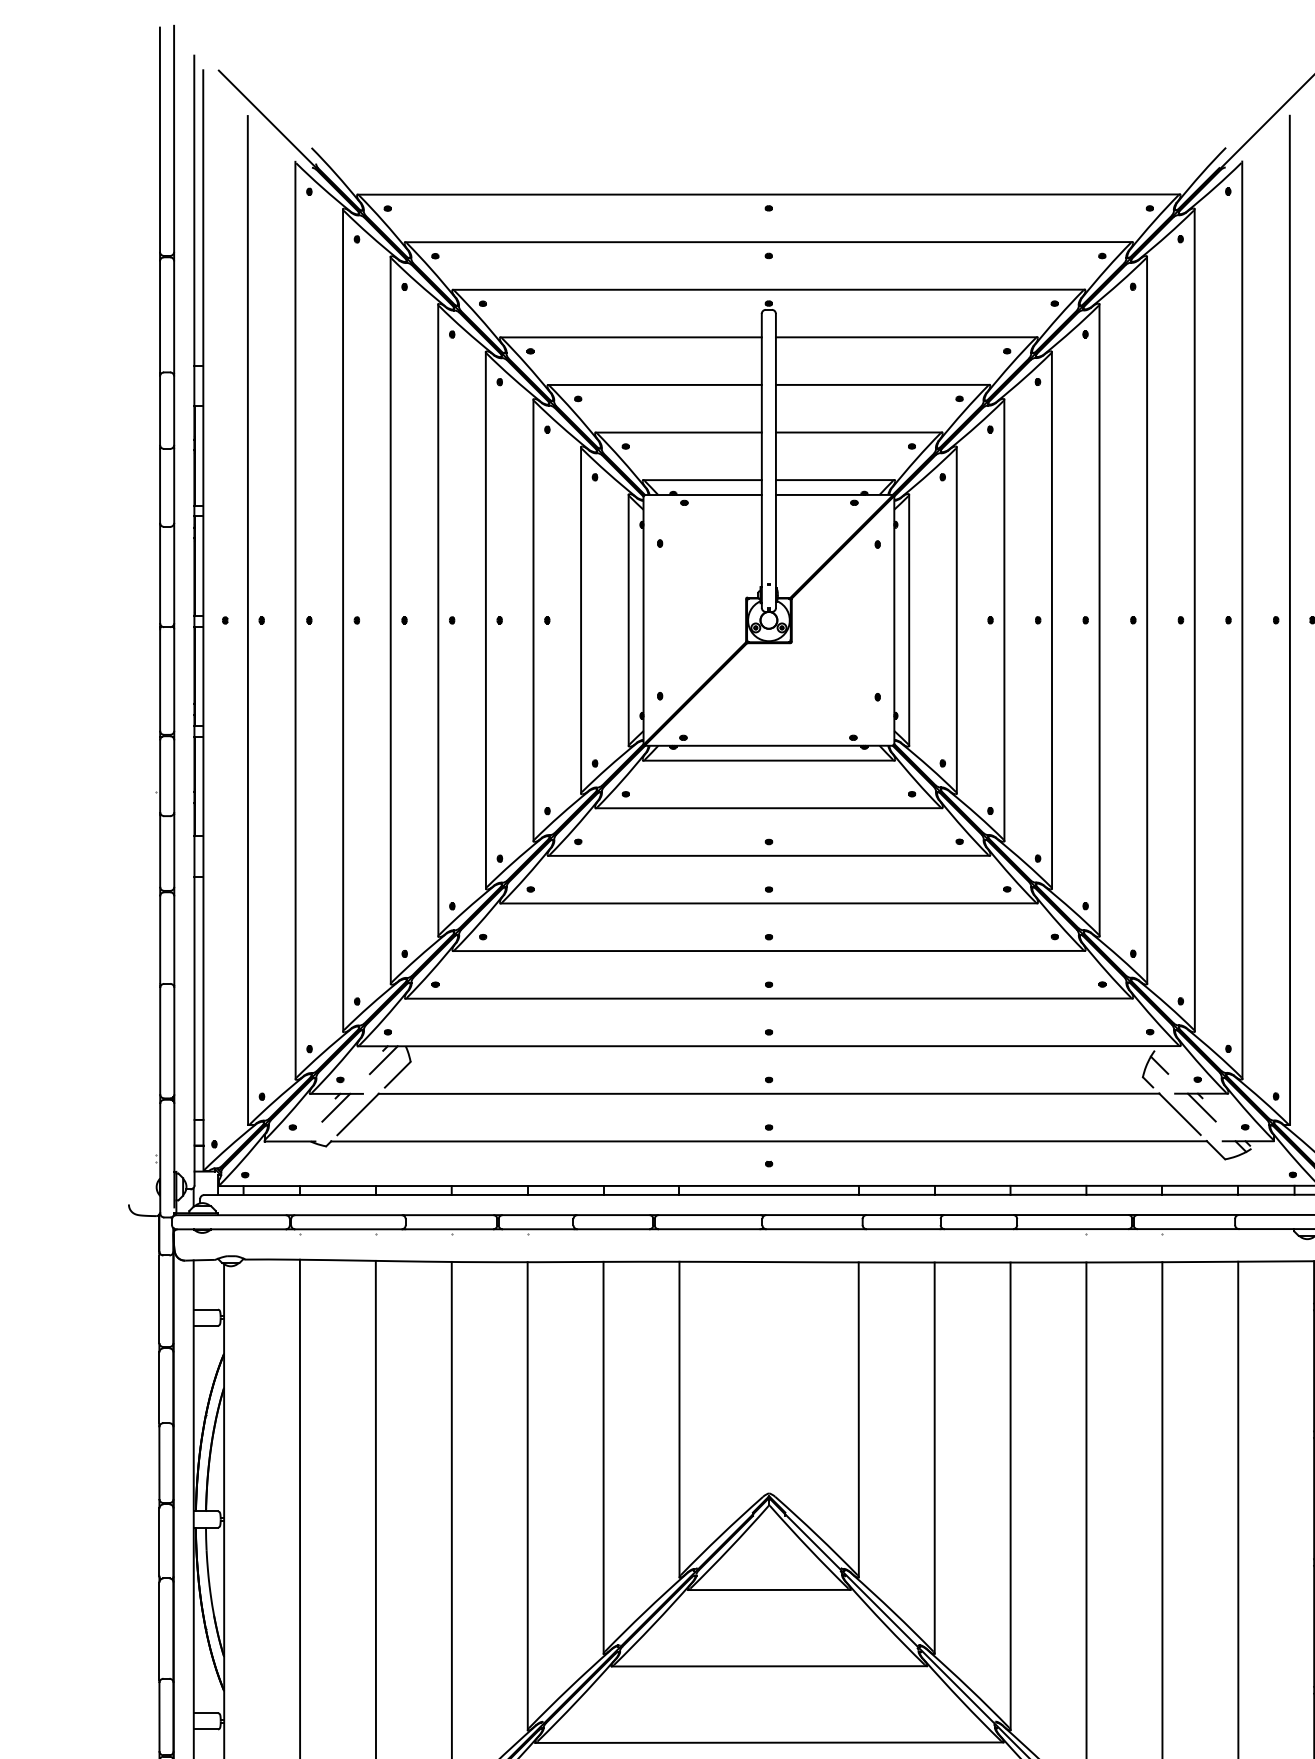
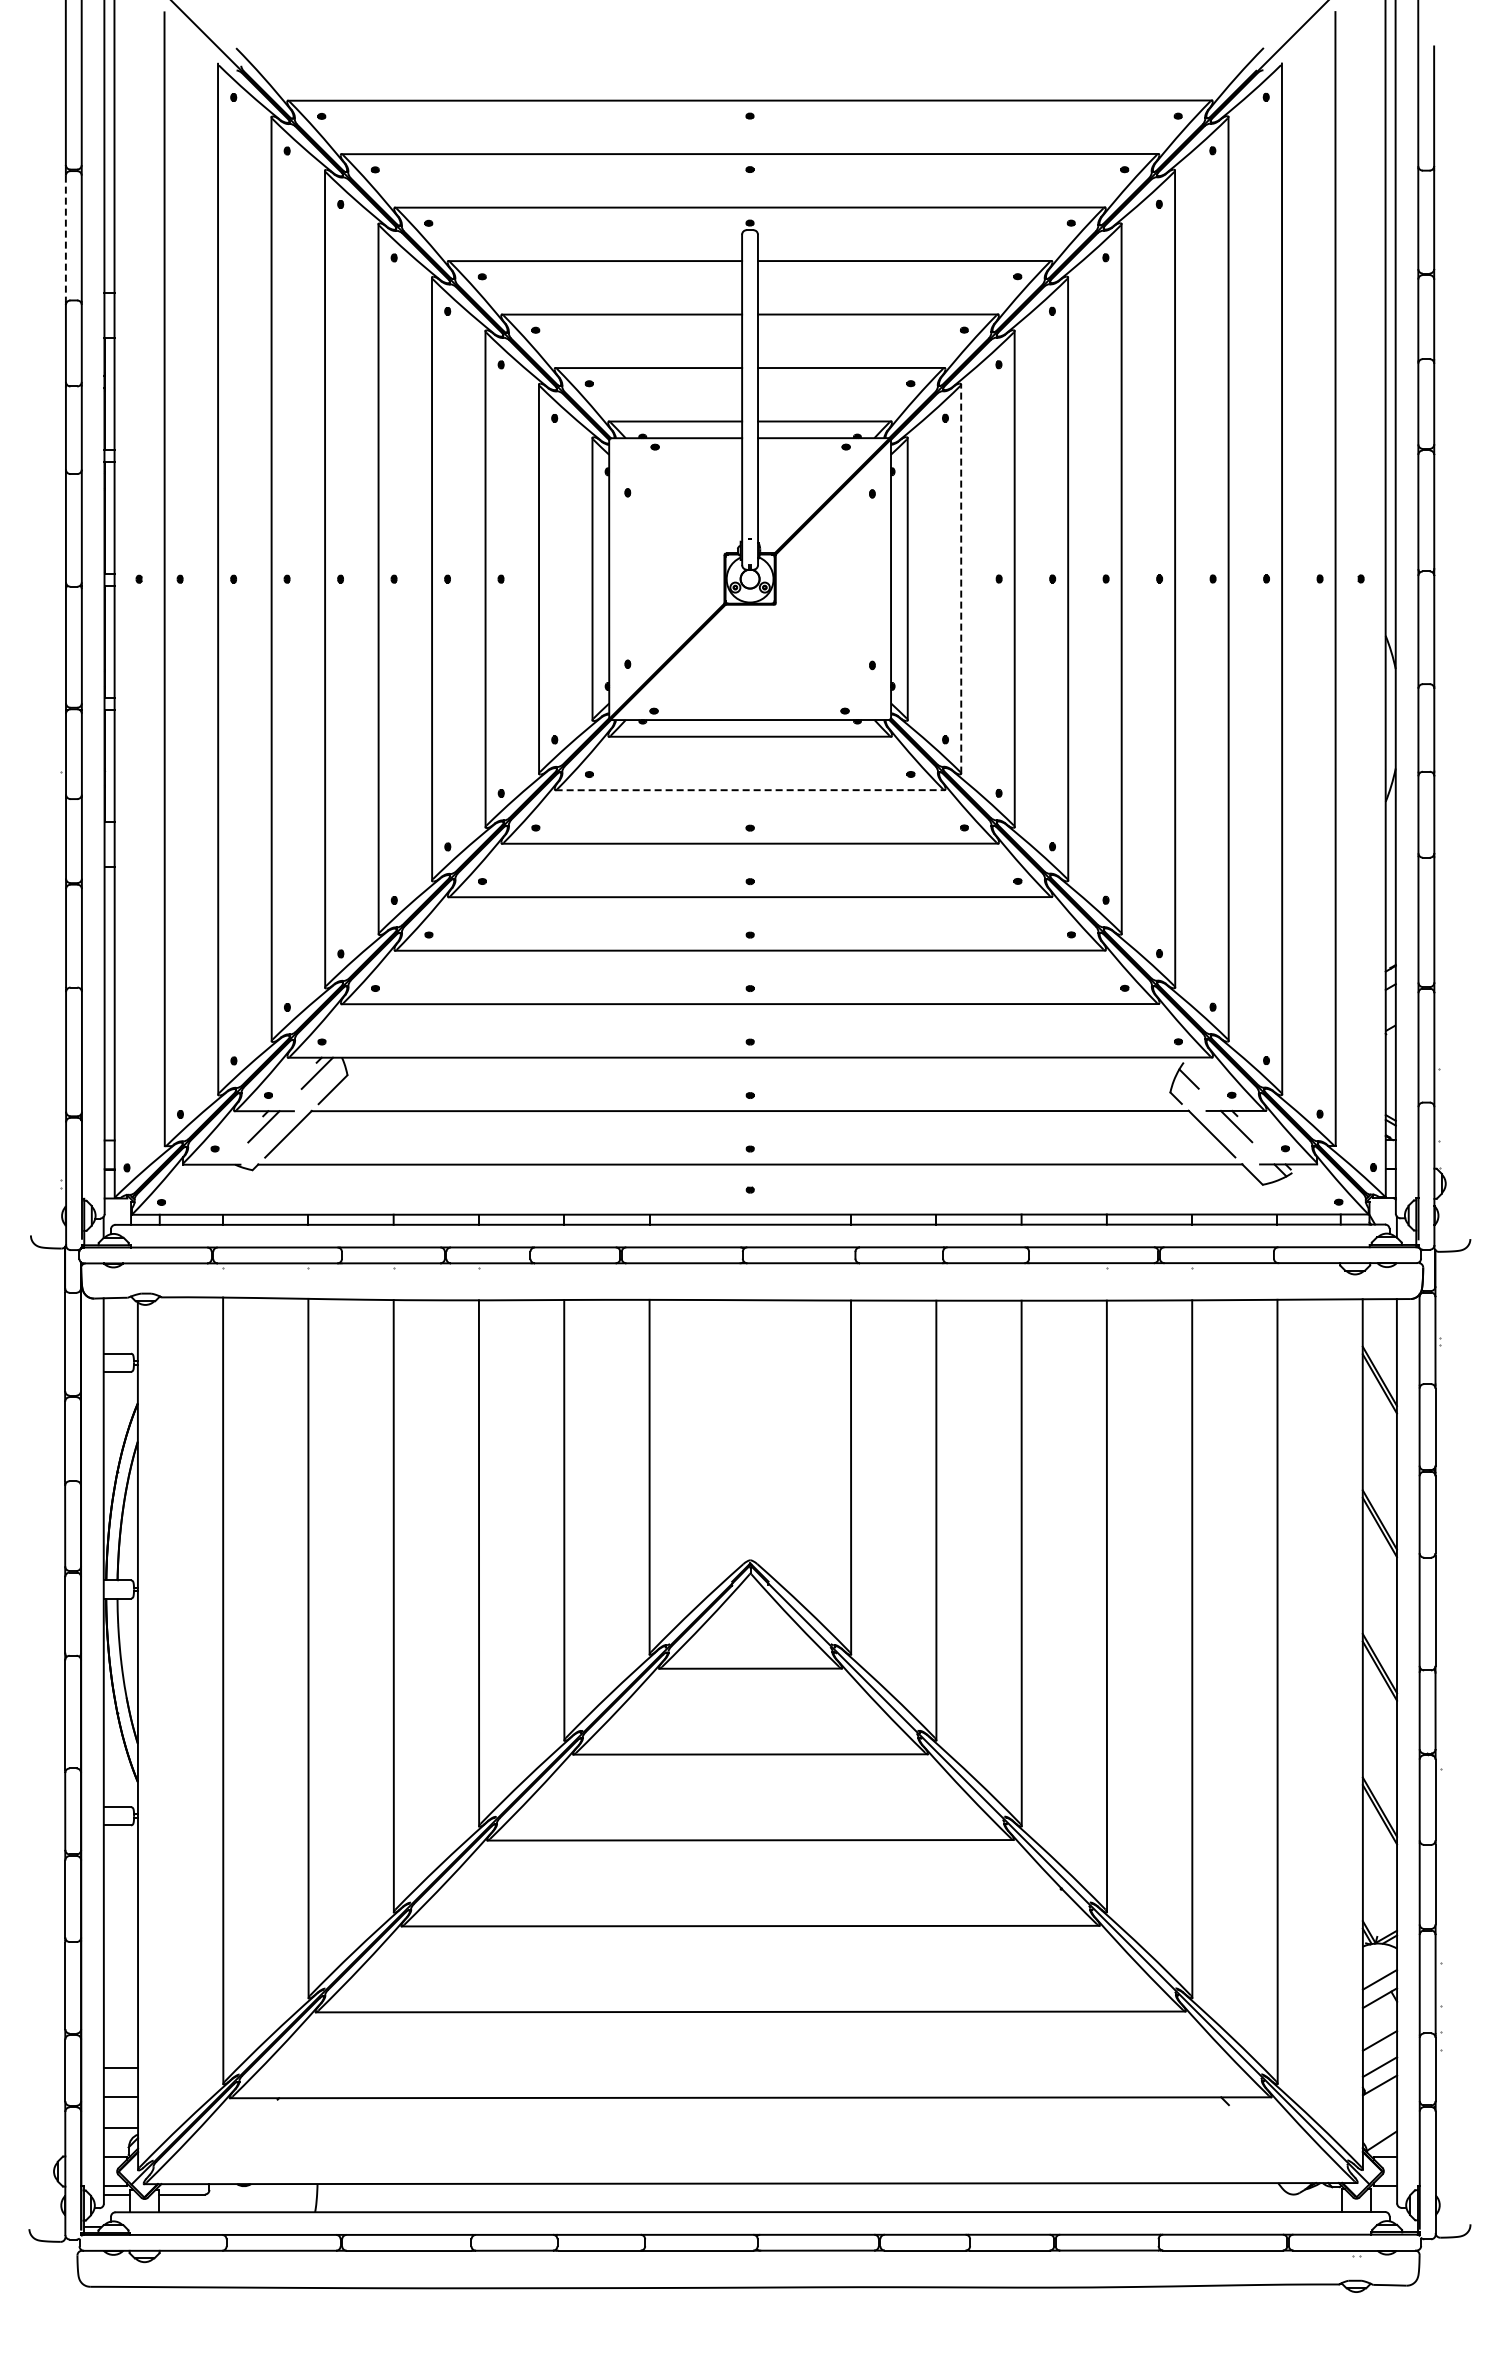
line: (159, 317) -> (65, 238), solid -> dashed
line: (957, 620) -> (961, 579), solid -> dashed
line: (769, 808) -> (750, 790), solid -> dashed

